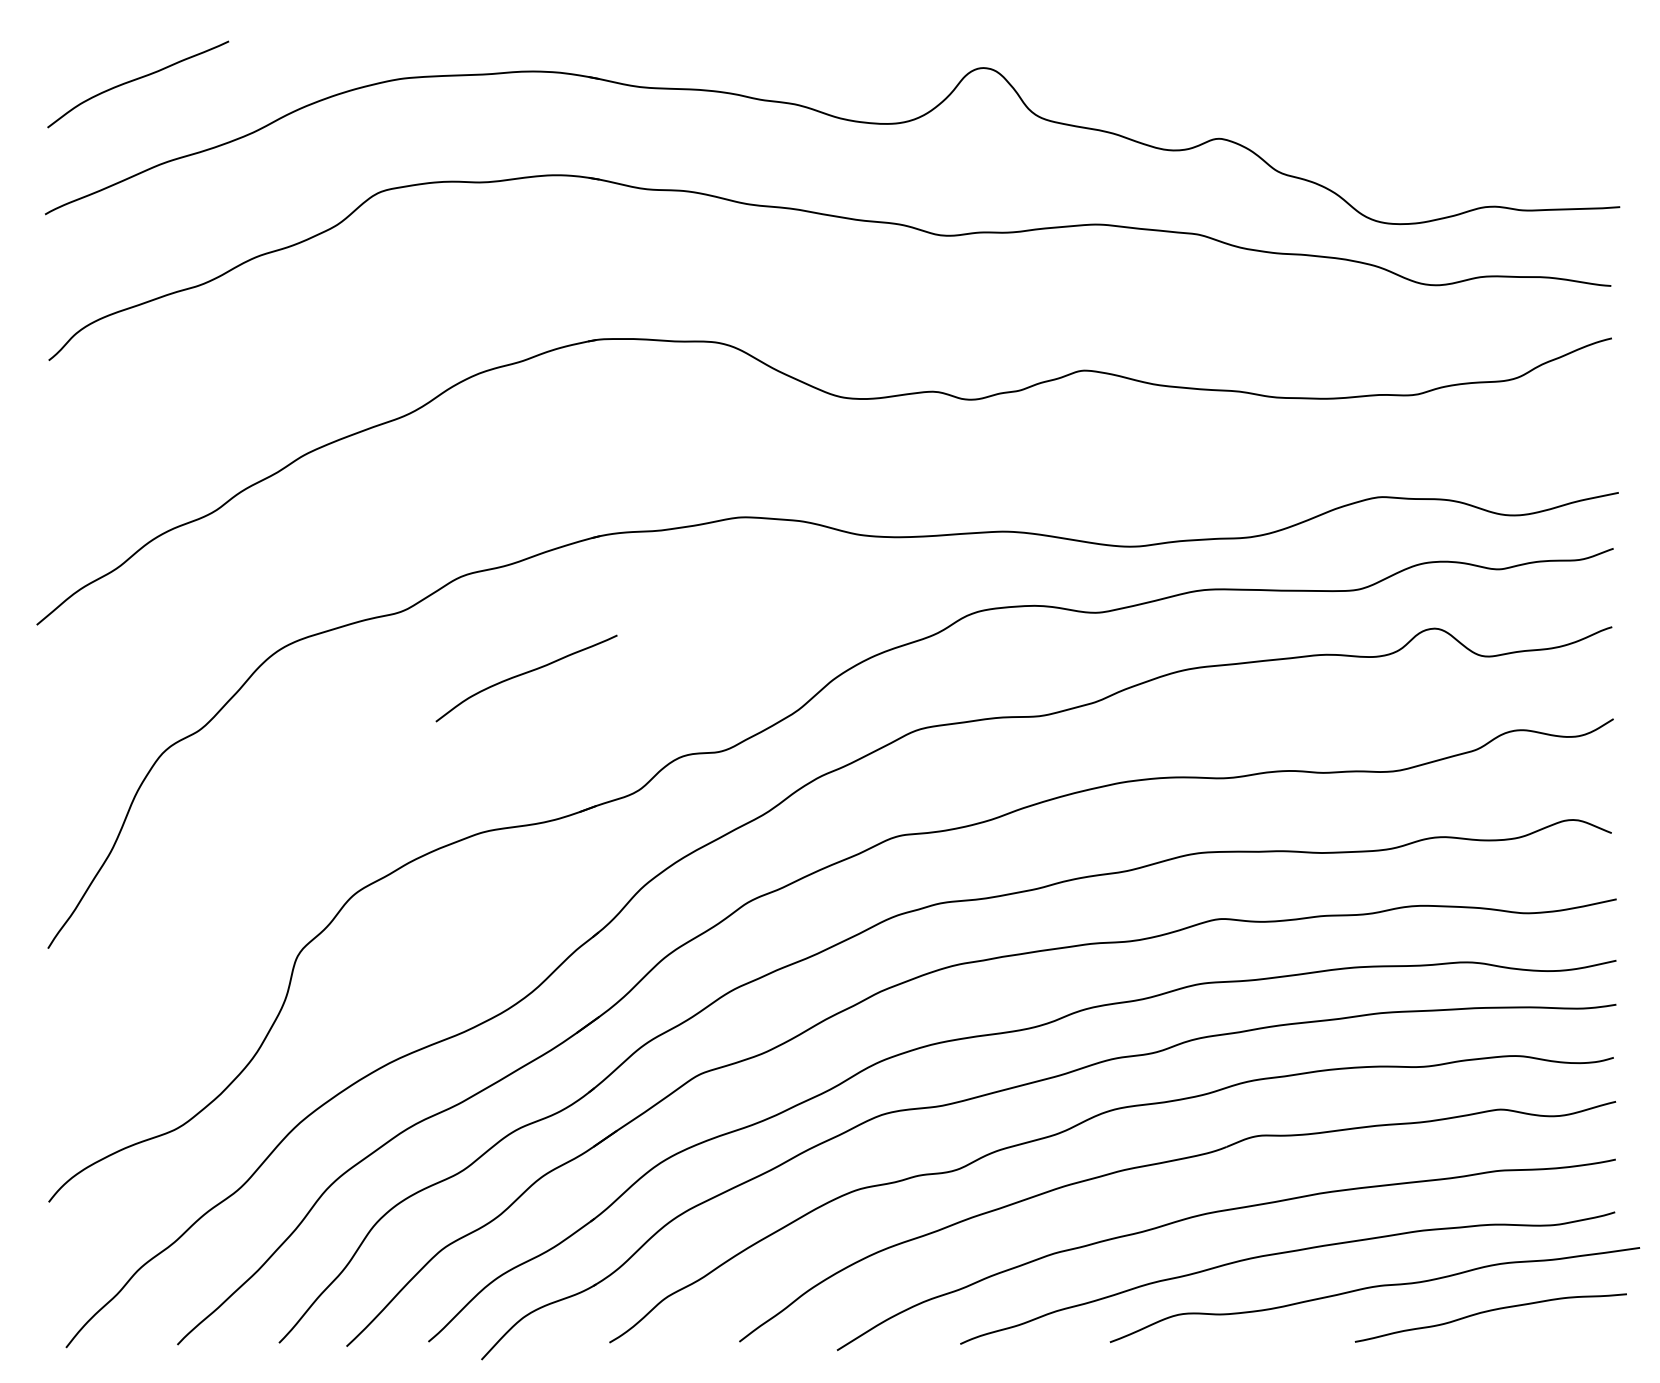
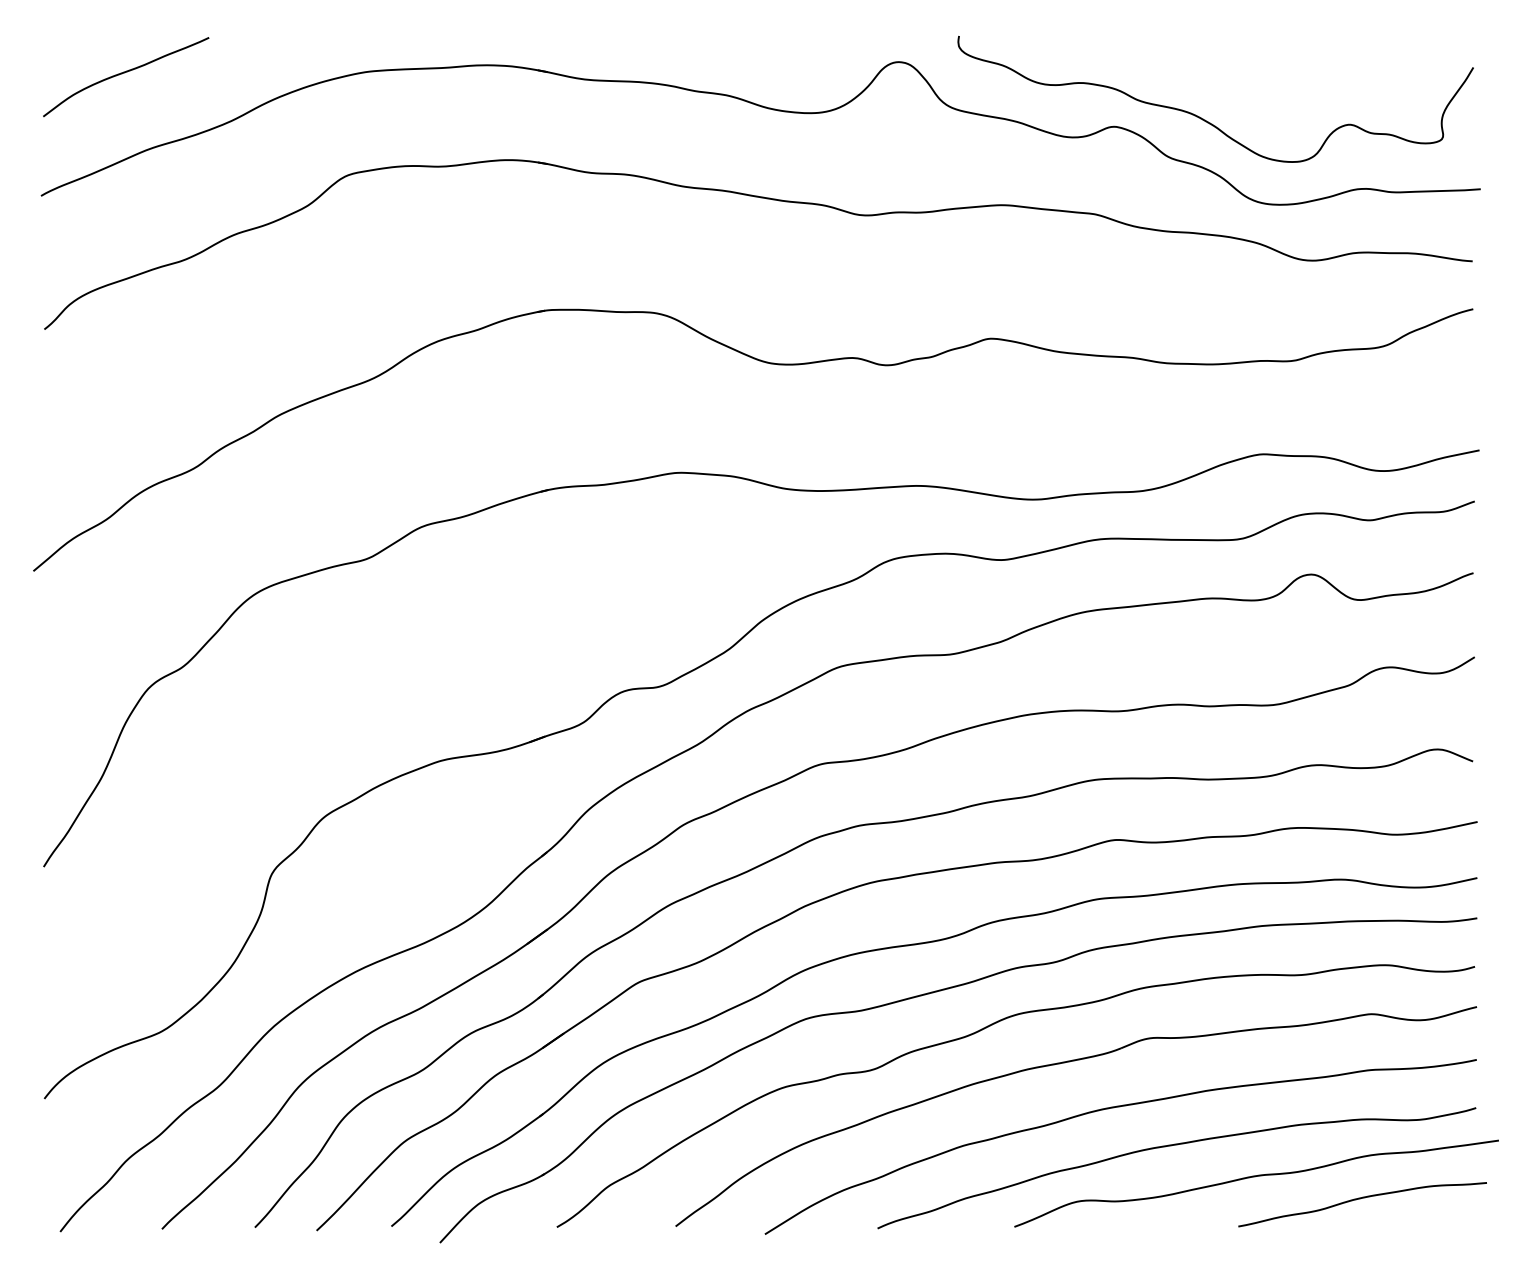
curve: (1319, 130) -> (1205, 119), added
curve: (524, 674) -> (479, 616), removed

